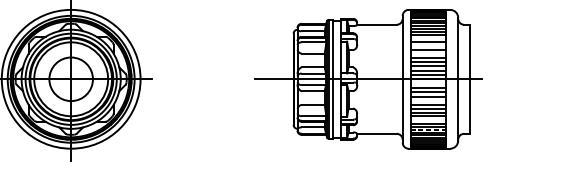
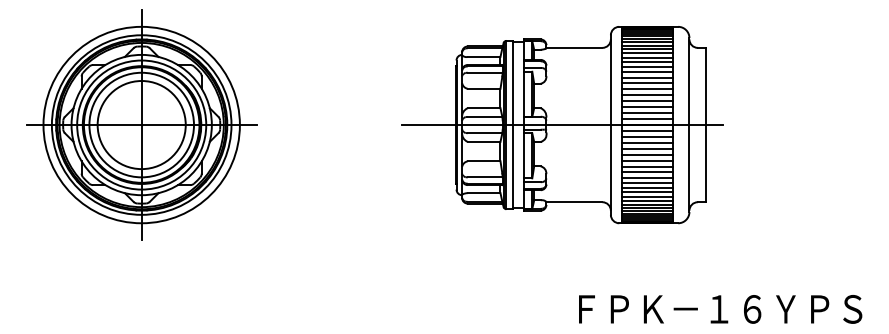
line: (428, 38) -> (647, 67), added
line: (428, 45) -> (647, 77), added
line: (428, 53) -> (647, 88), added
circle: (71, 79) -> (141, 125), size x1.43
line: (428, 83) -> (647, 131), added
line: (428, 100) -> (647, 155), added
line: (428, 119) -> (647, 182), added
line: (428, 129) -> (647, 196), dashed -> solid

